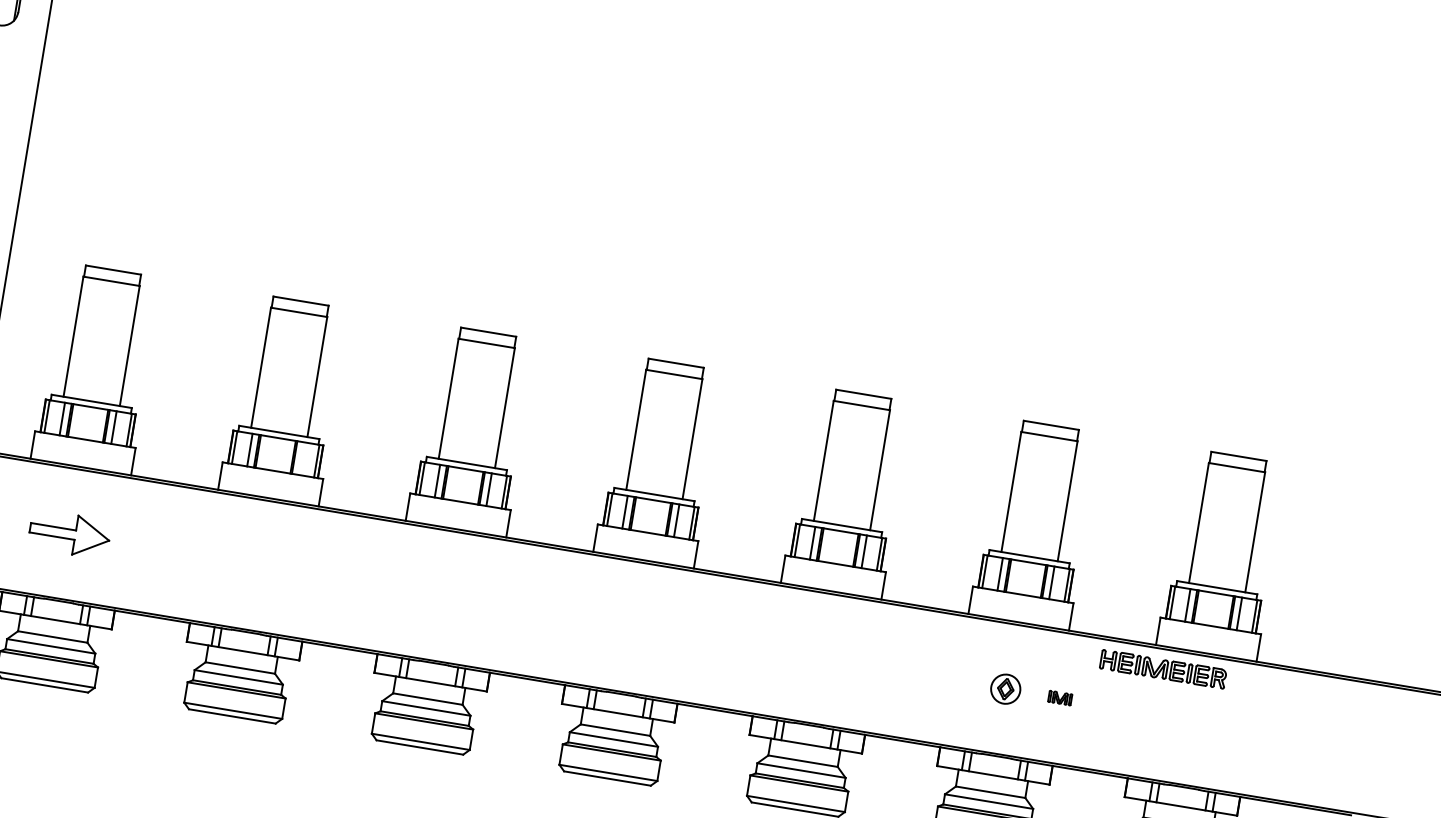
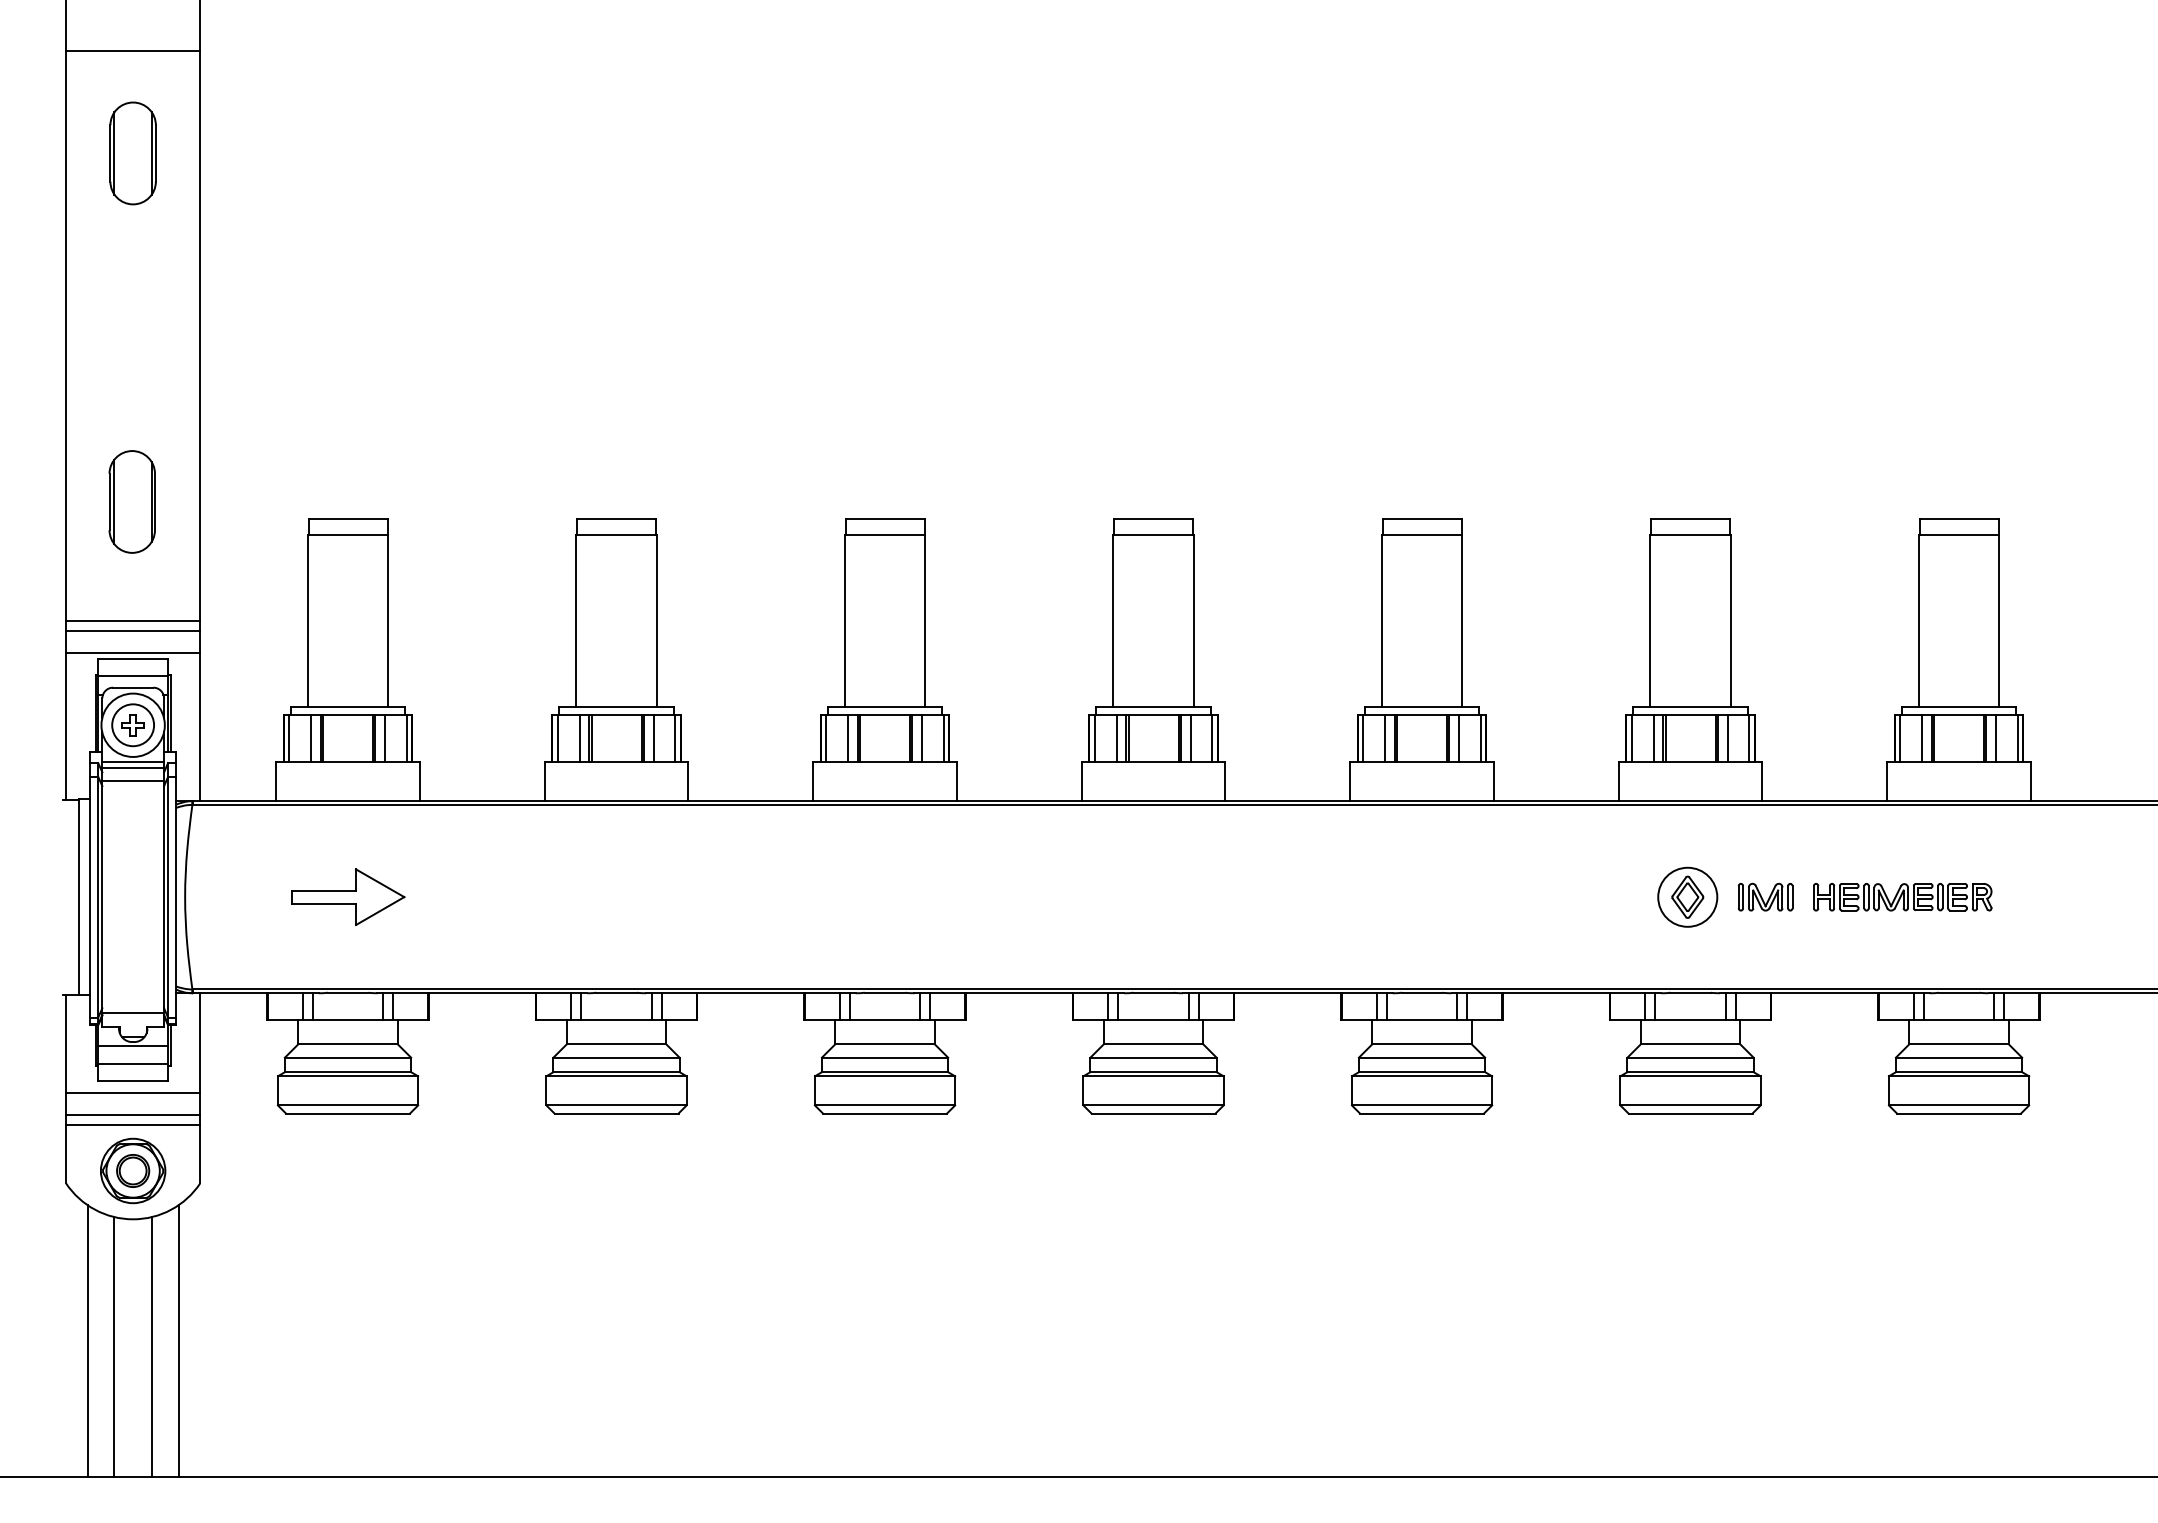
line: (301, 458) -> (653, 738), added
part: (1163, 669) -> (1902, 897), moved
part: (1005, 688) -> (1687, 896), size x1.43
part: (1060, 697) -> (1765, 896), size x1.67

